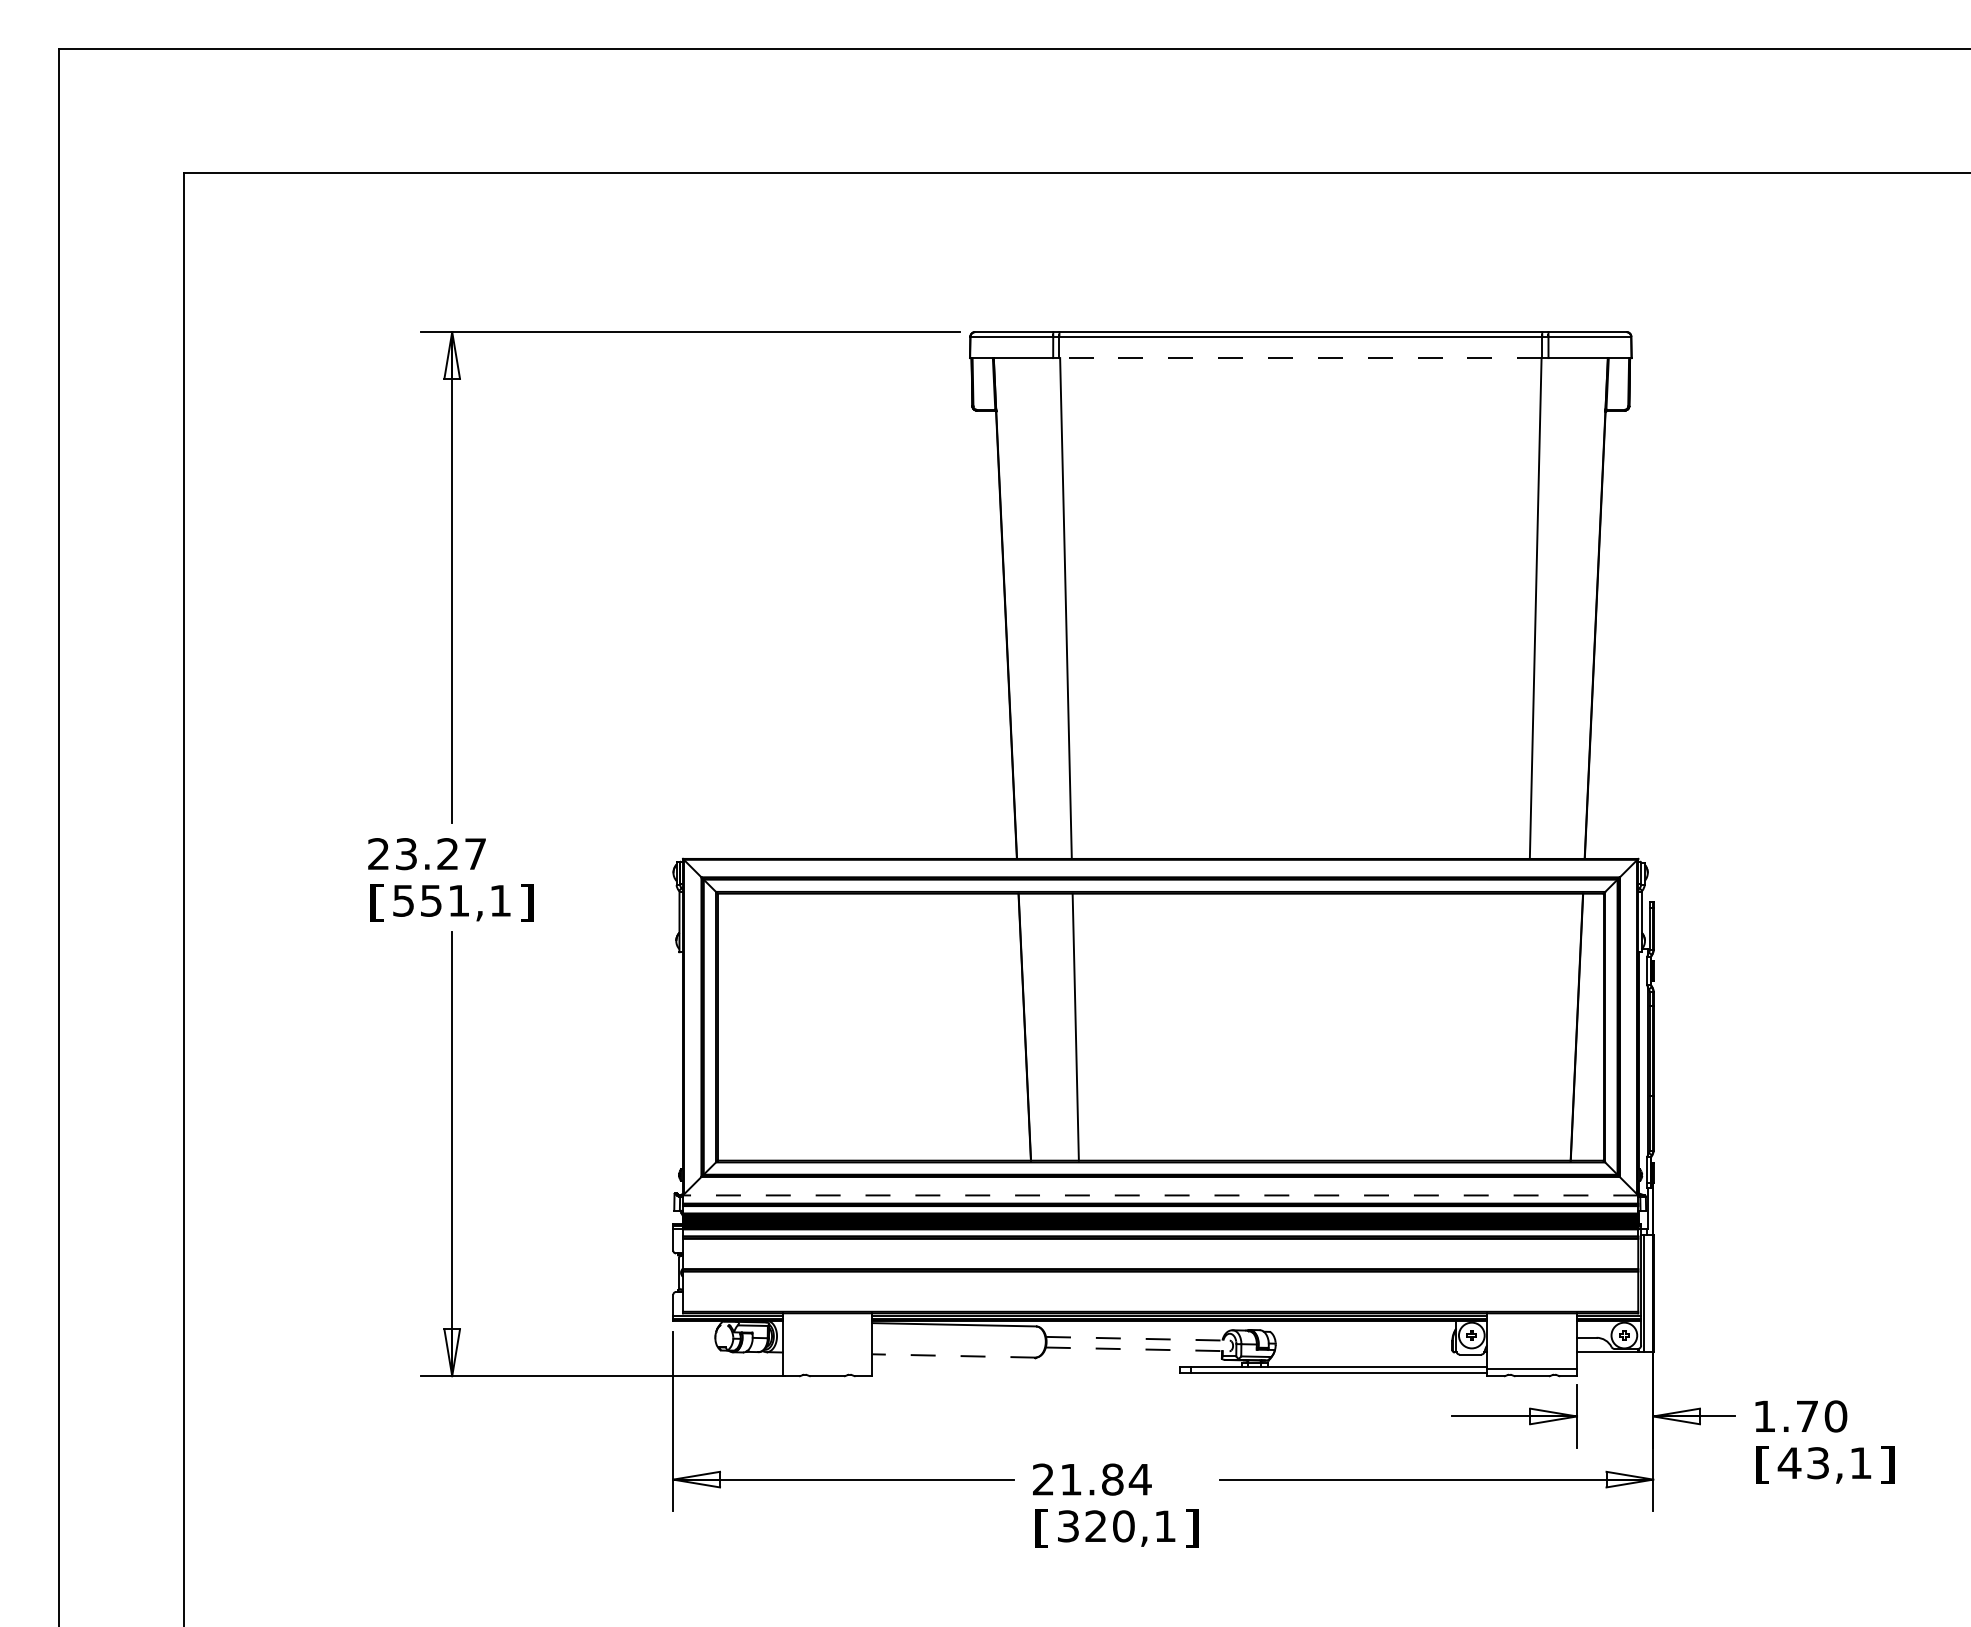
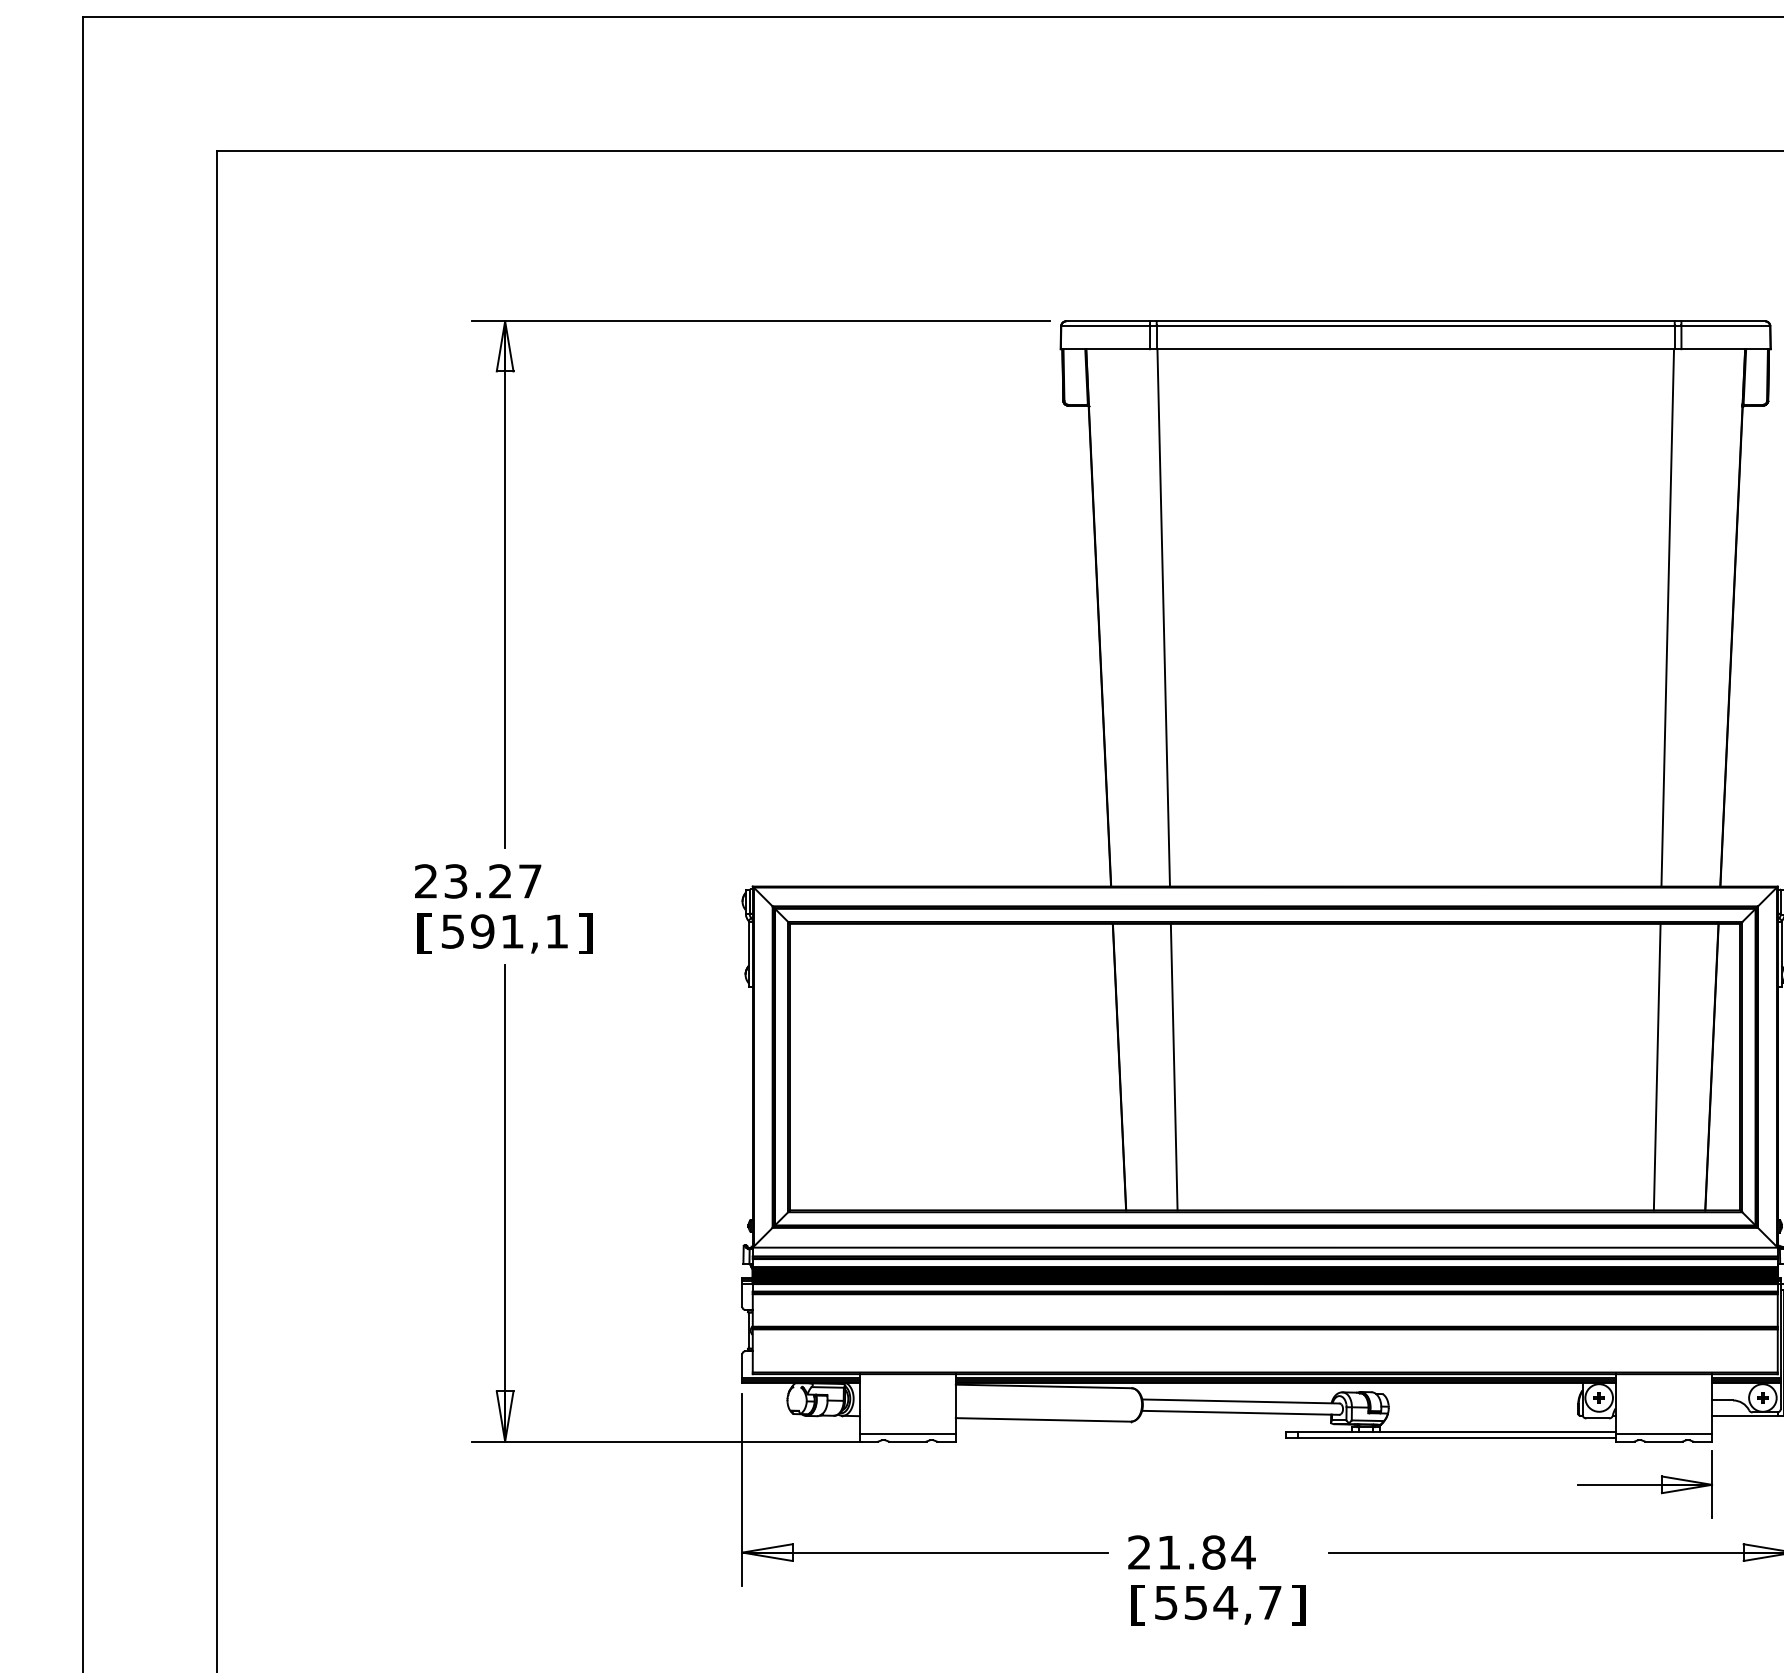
line: (1300, 358) -> (1415, 349), dashed -> solid
text: (431, 900) -> (482, 931), 551,1 -> 591,1
line: (1525, 1026) -> (1656, 1066), added
line: (1160, 1195) -> (1265, 1247), dashed -> solid
line: (1137, 1338) -> (1240, 1401), dashed -> solid
line: (1137, 1349) -> (1240, 1412), dashed -> solid
line: (953, 1355) -> (1043, 1419), dashed -> solid
line: (827, 1369) -> (907, 1434), added
text: (1116, 1526) -> (1217, 1602), 320,1 -> 554,7

